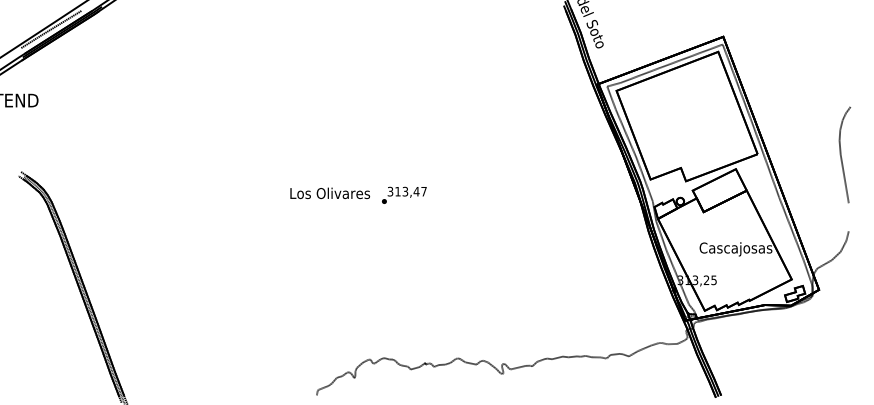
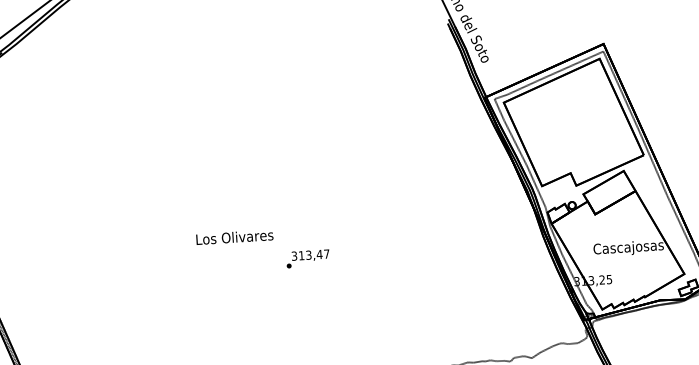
text: (330, 193) -> (235, 237), moved
text: (404, 194) -> (308, 258), moved

